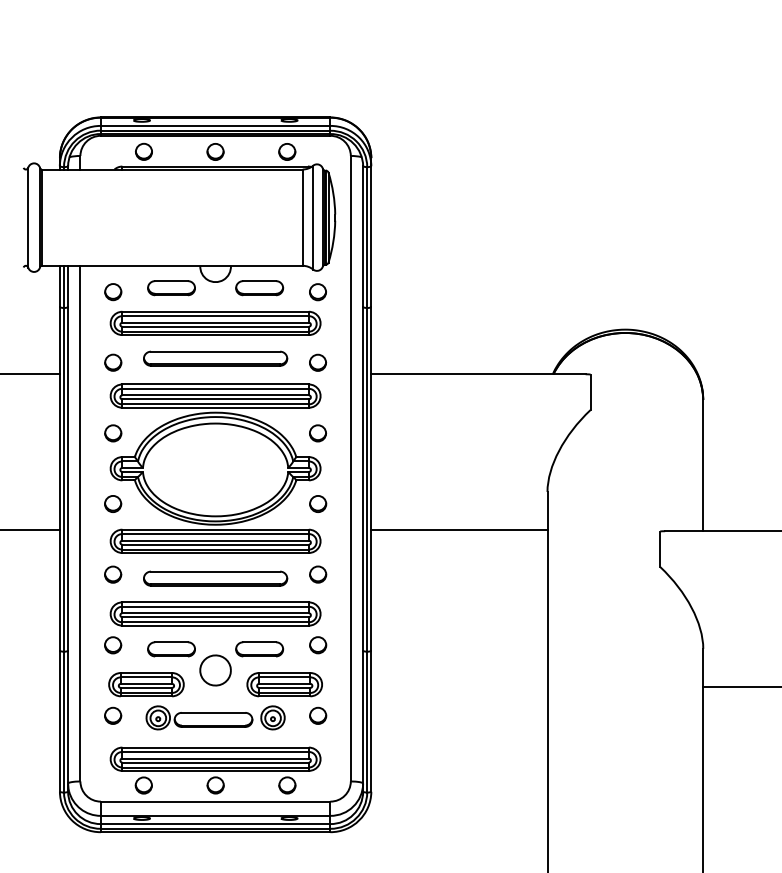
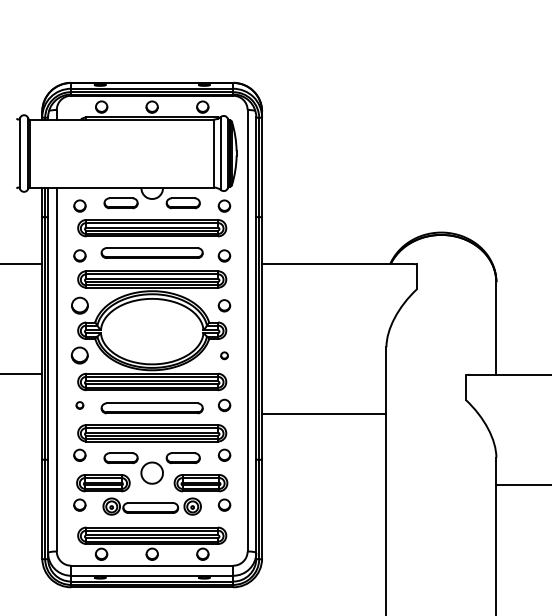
circle: (112, 432) -> (79, 305), size x1.4
circle: (112, 503) -> (79, 355), size x1.4
part: (318, 503) -> (224, 355), size x0.6
line: (459, 530) -> (324, 414), moved
part: (112, 574) -> (79, 405), size x0.6

